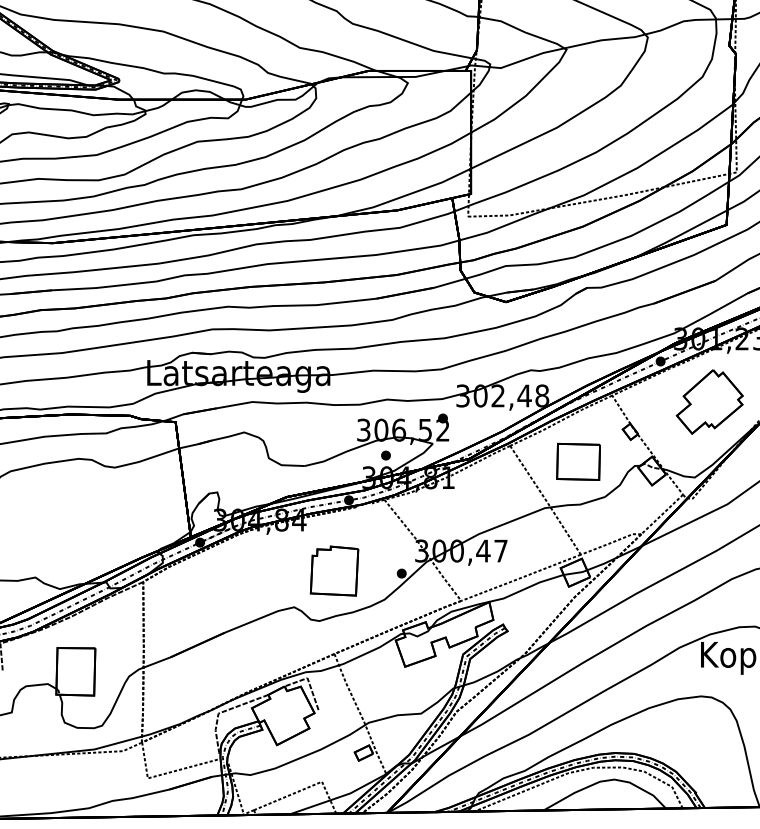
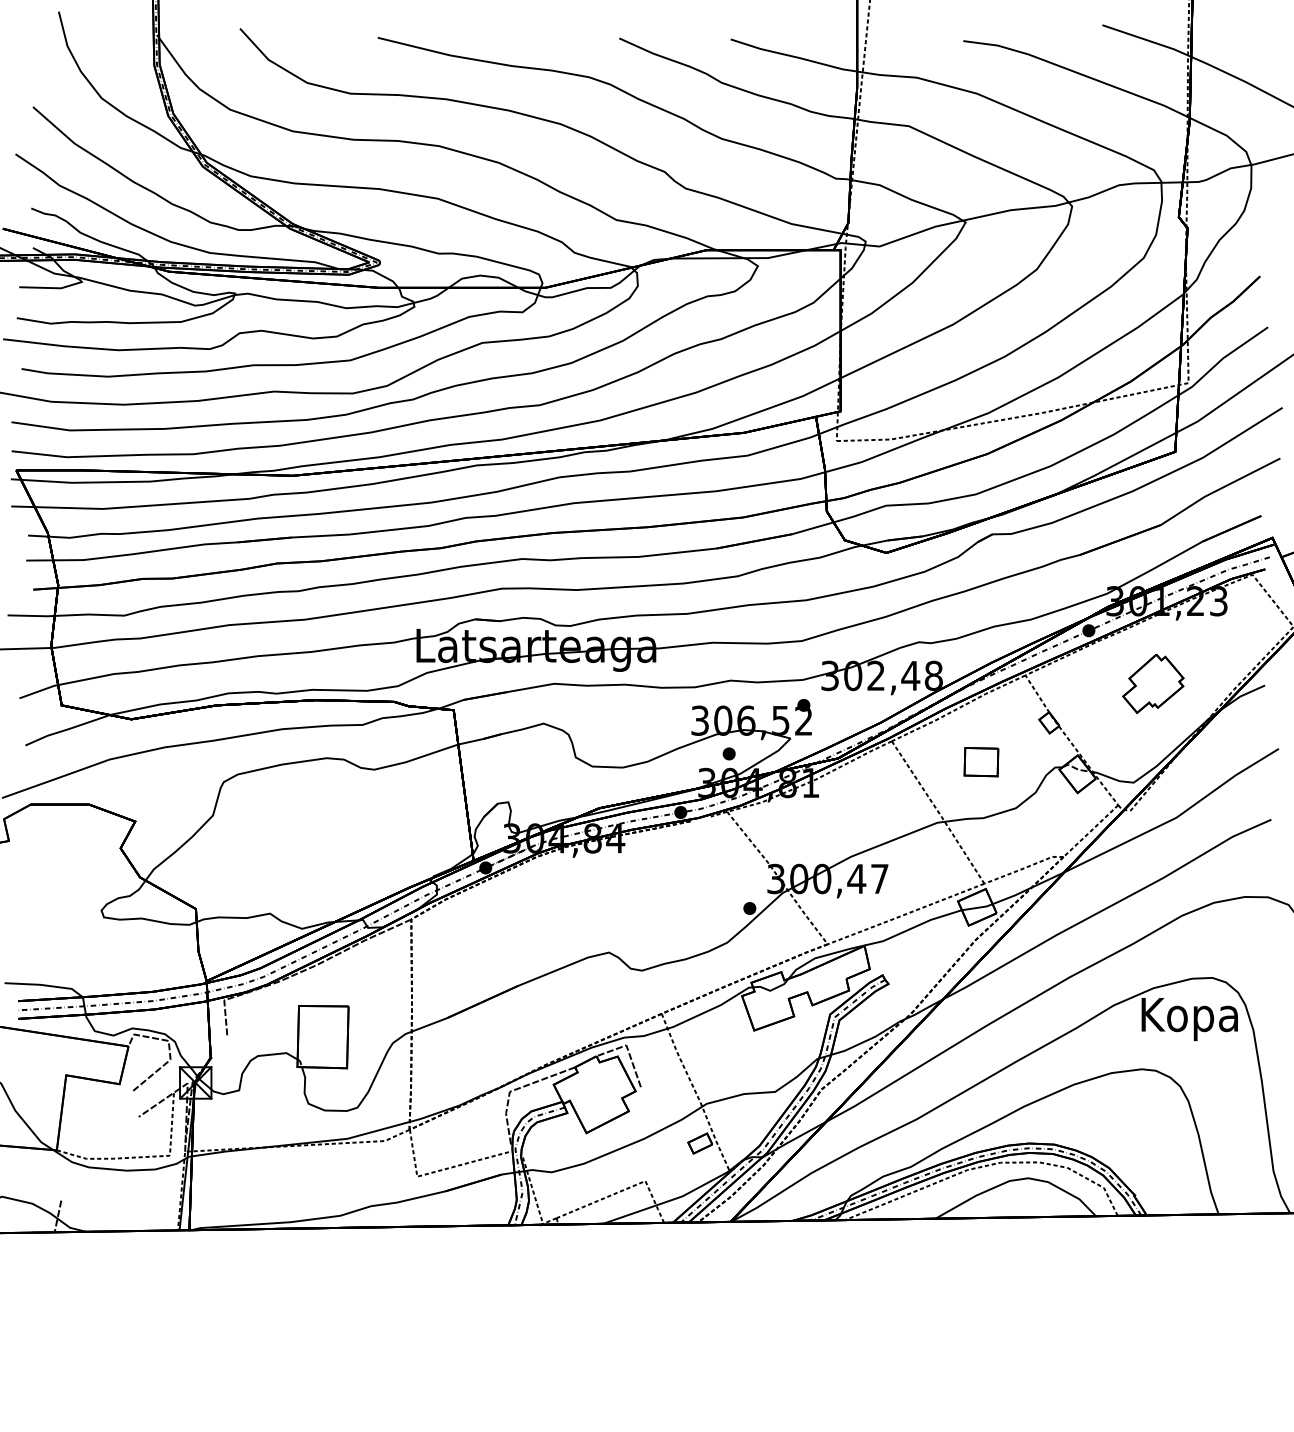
part: (709, 401) -> (1153, 683), size x0.7
part: (578, 461) -> (981, 761), size x0.6
part: (334, 571) -> (661, 905), removed

